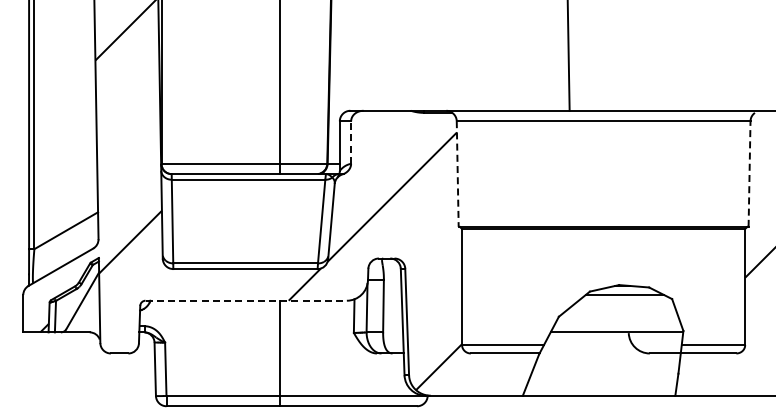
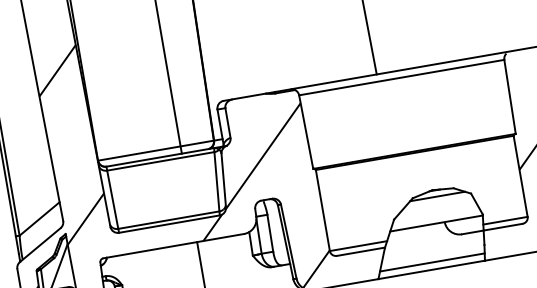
line: (351, 142) -> (228, 122), dashed -> solid
line: (457, 174) -> (306, 132), dashed -> solid
line: (749, 174) -> (510, 97), dashed -> solid
line: (246, 300) -> (173, 245), dashed -> solid
line: (601, 385) -> (432, 262), added

